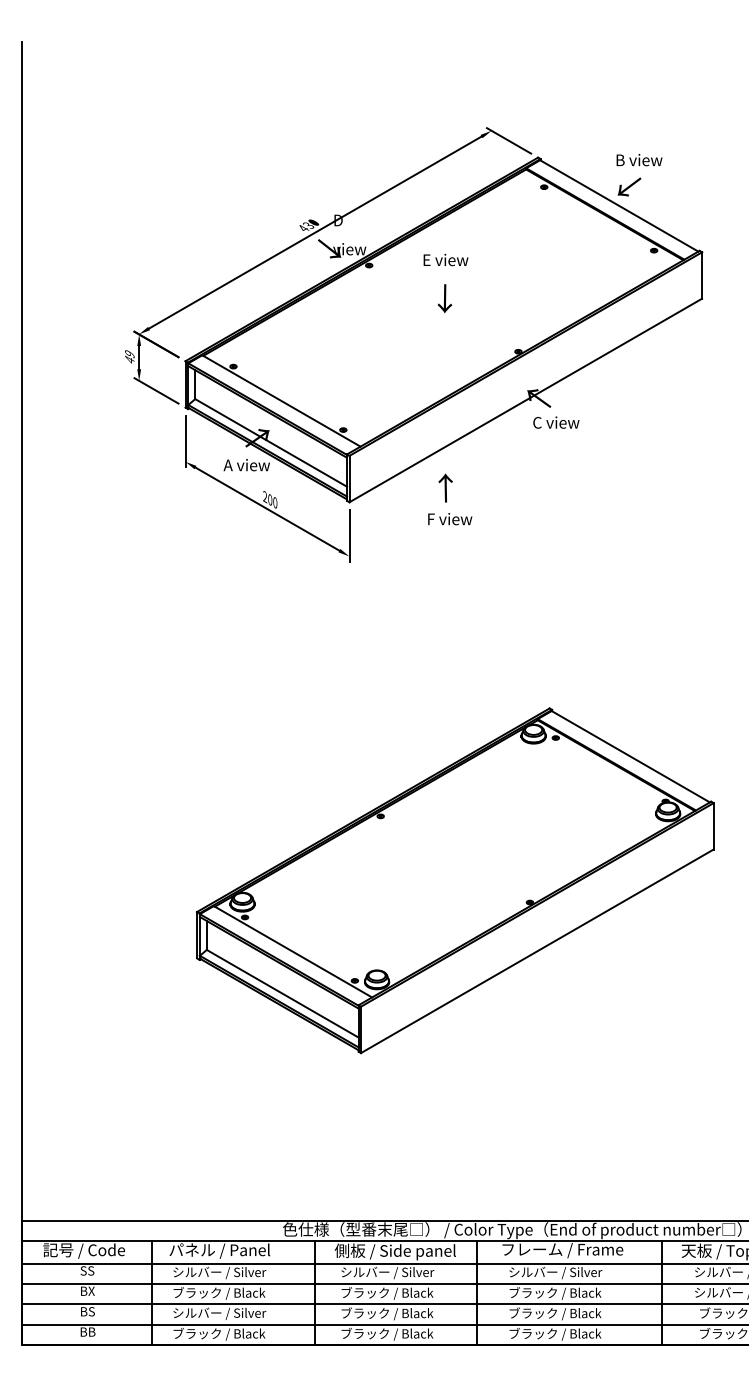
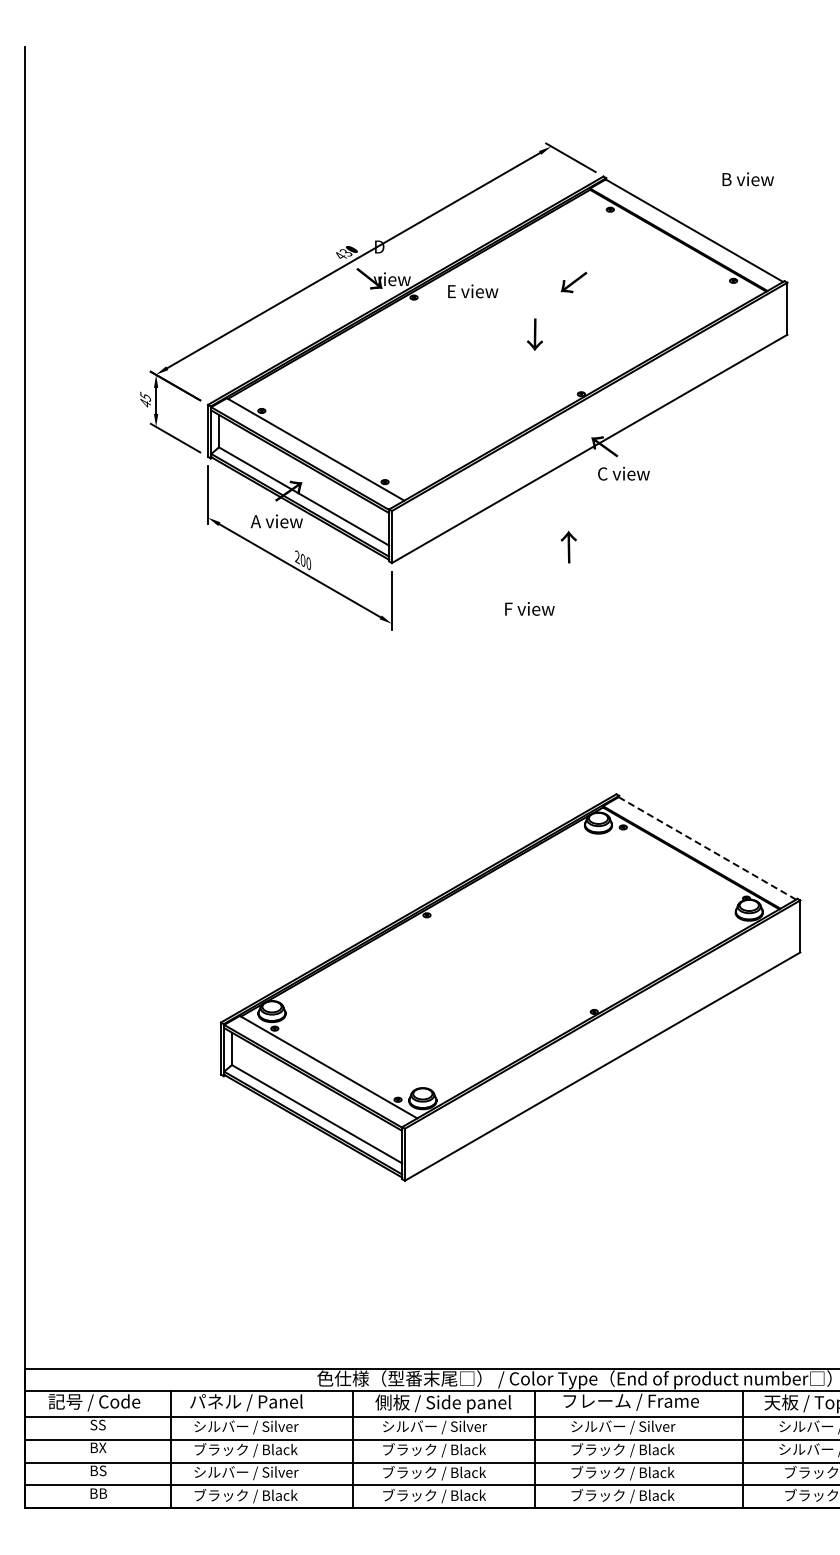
text: (638, 160) -> (747, 179), moved
text: (629, 187) -> (573, 282), moved
text: (446, 260) -> (473, 291), moved
text: (444, 298) -> (534, 334), moved
text: (129, 353) -> (145, 396), 49 -> 45
text: (445, 488) -> (568, 547), moved
text: (449, 518) -> (529, 608), moved
line: (630, 756) -> (707, 848), solid -> dashed

